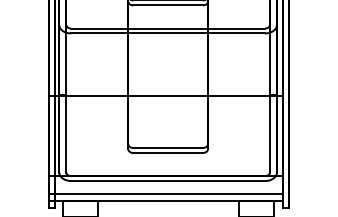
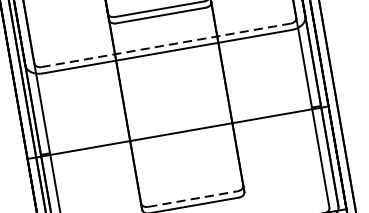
line: (168, 28) -> (166, 45), solid -> dashed
line: (168, 148) -> (193, 199), solid -> dashed

